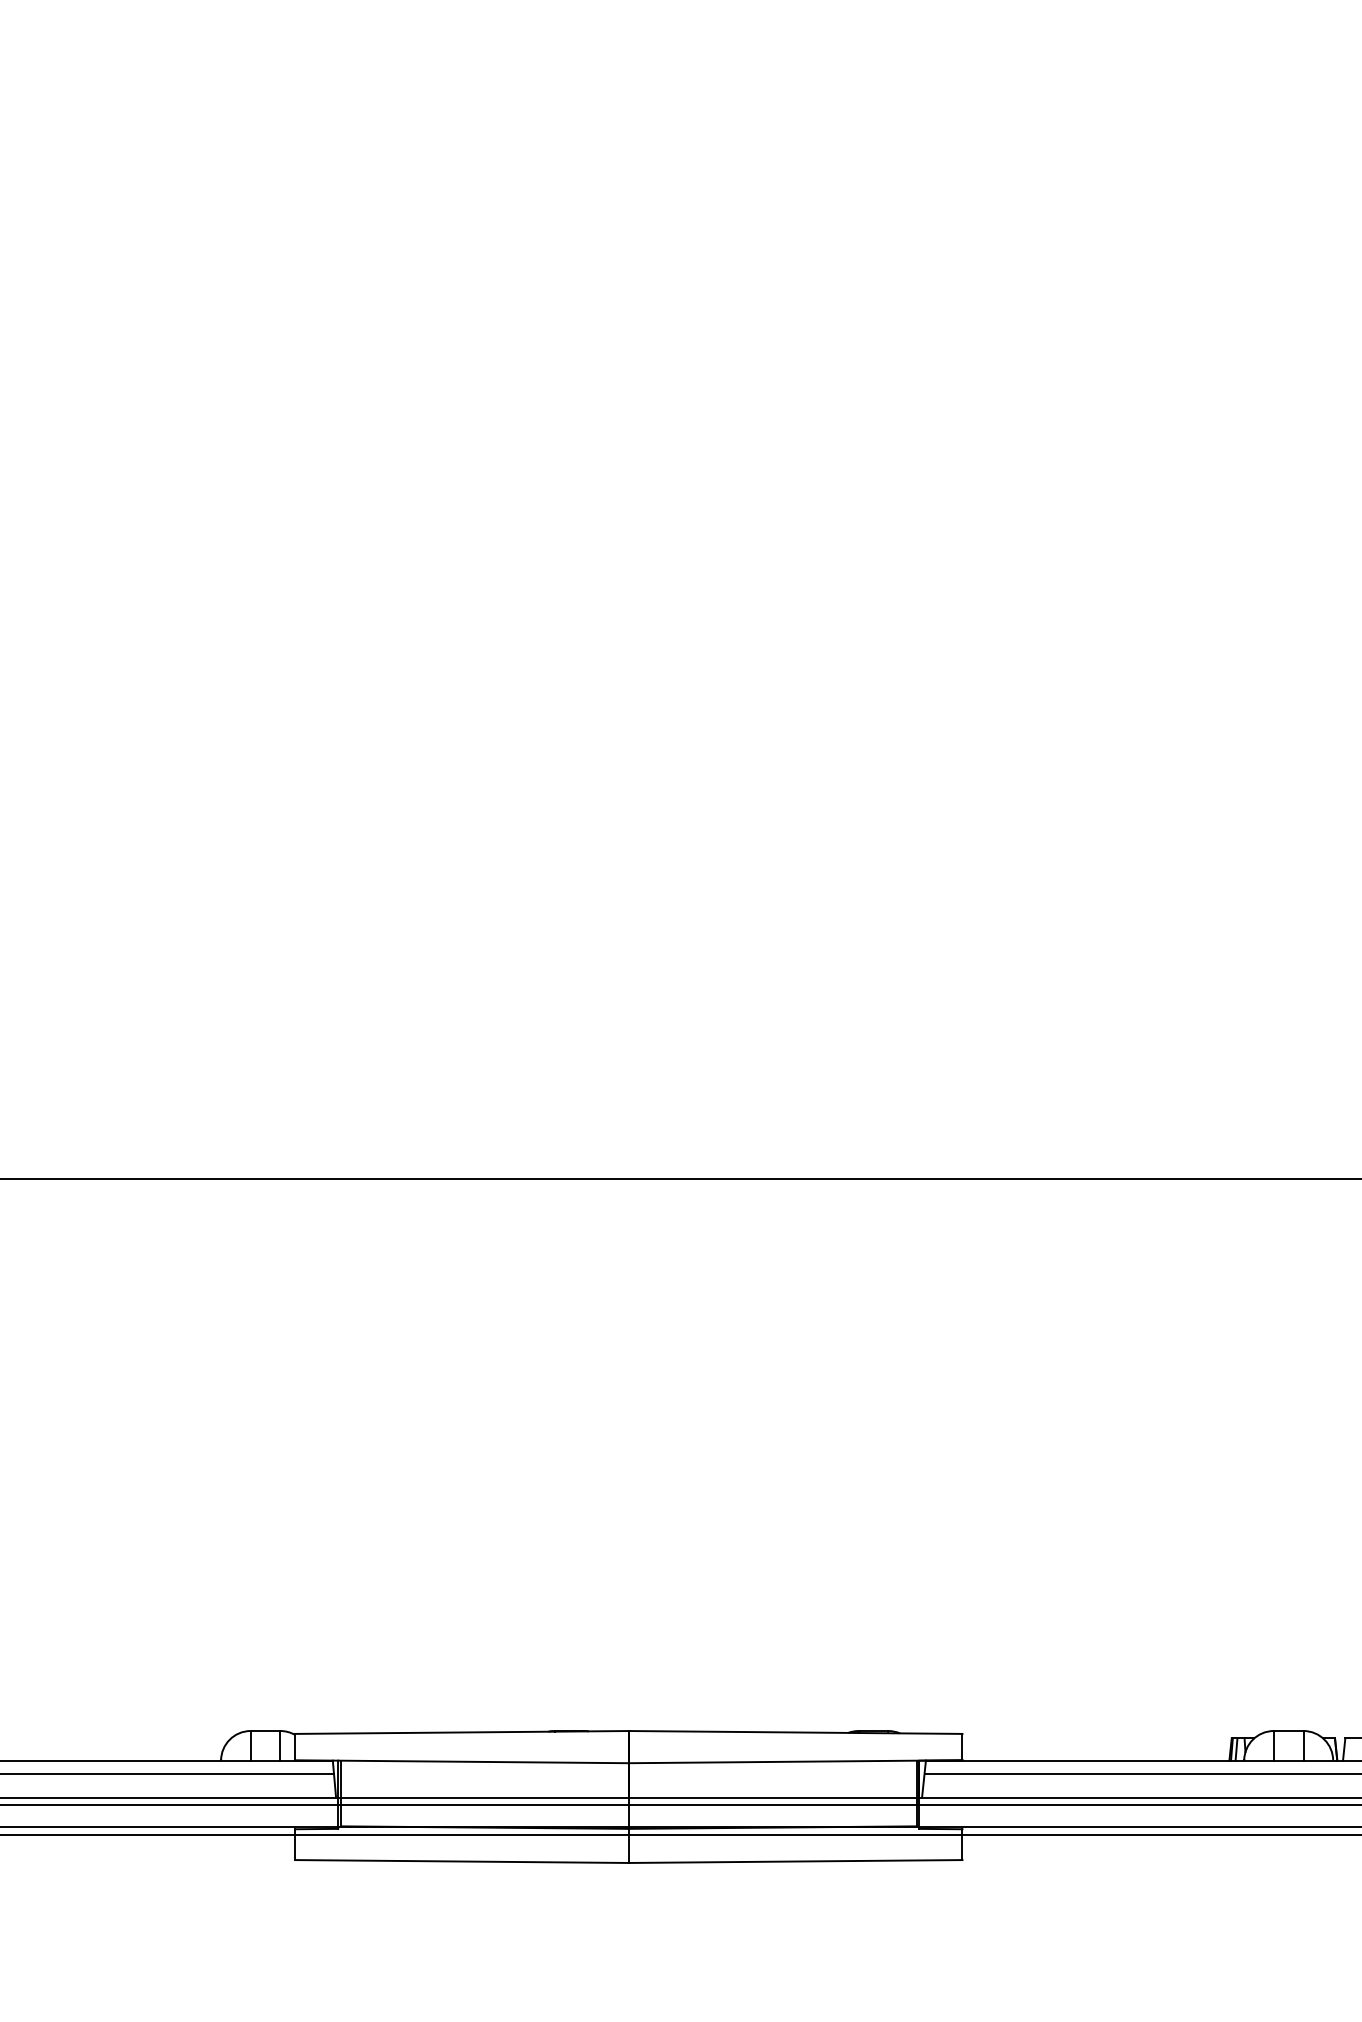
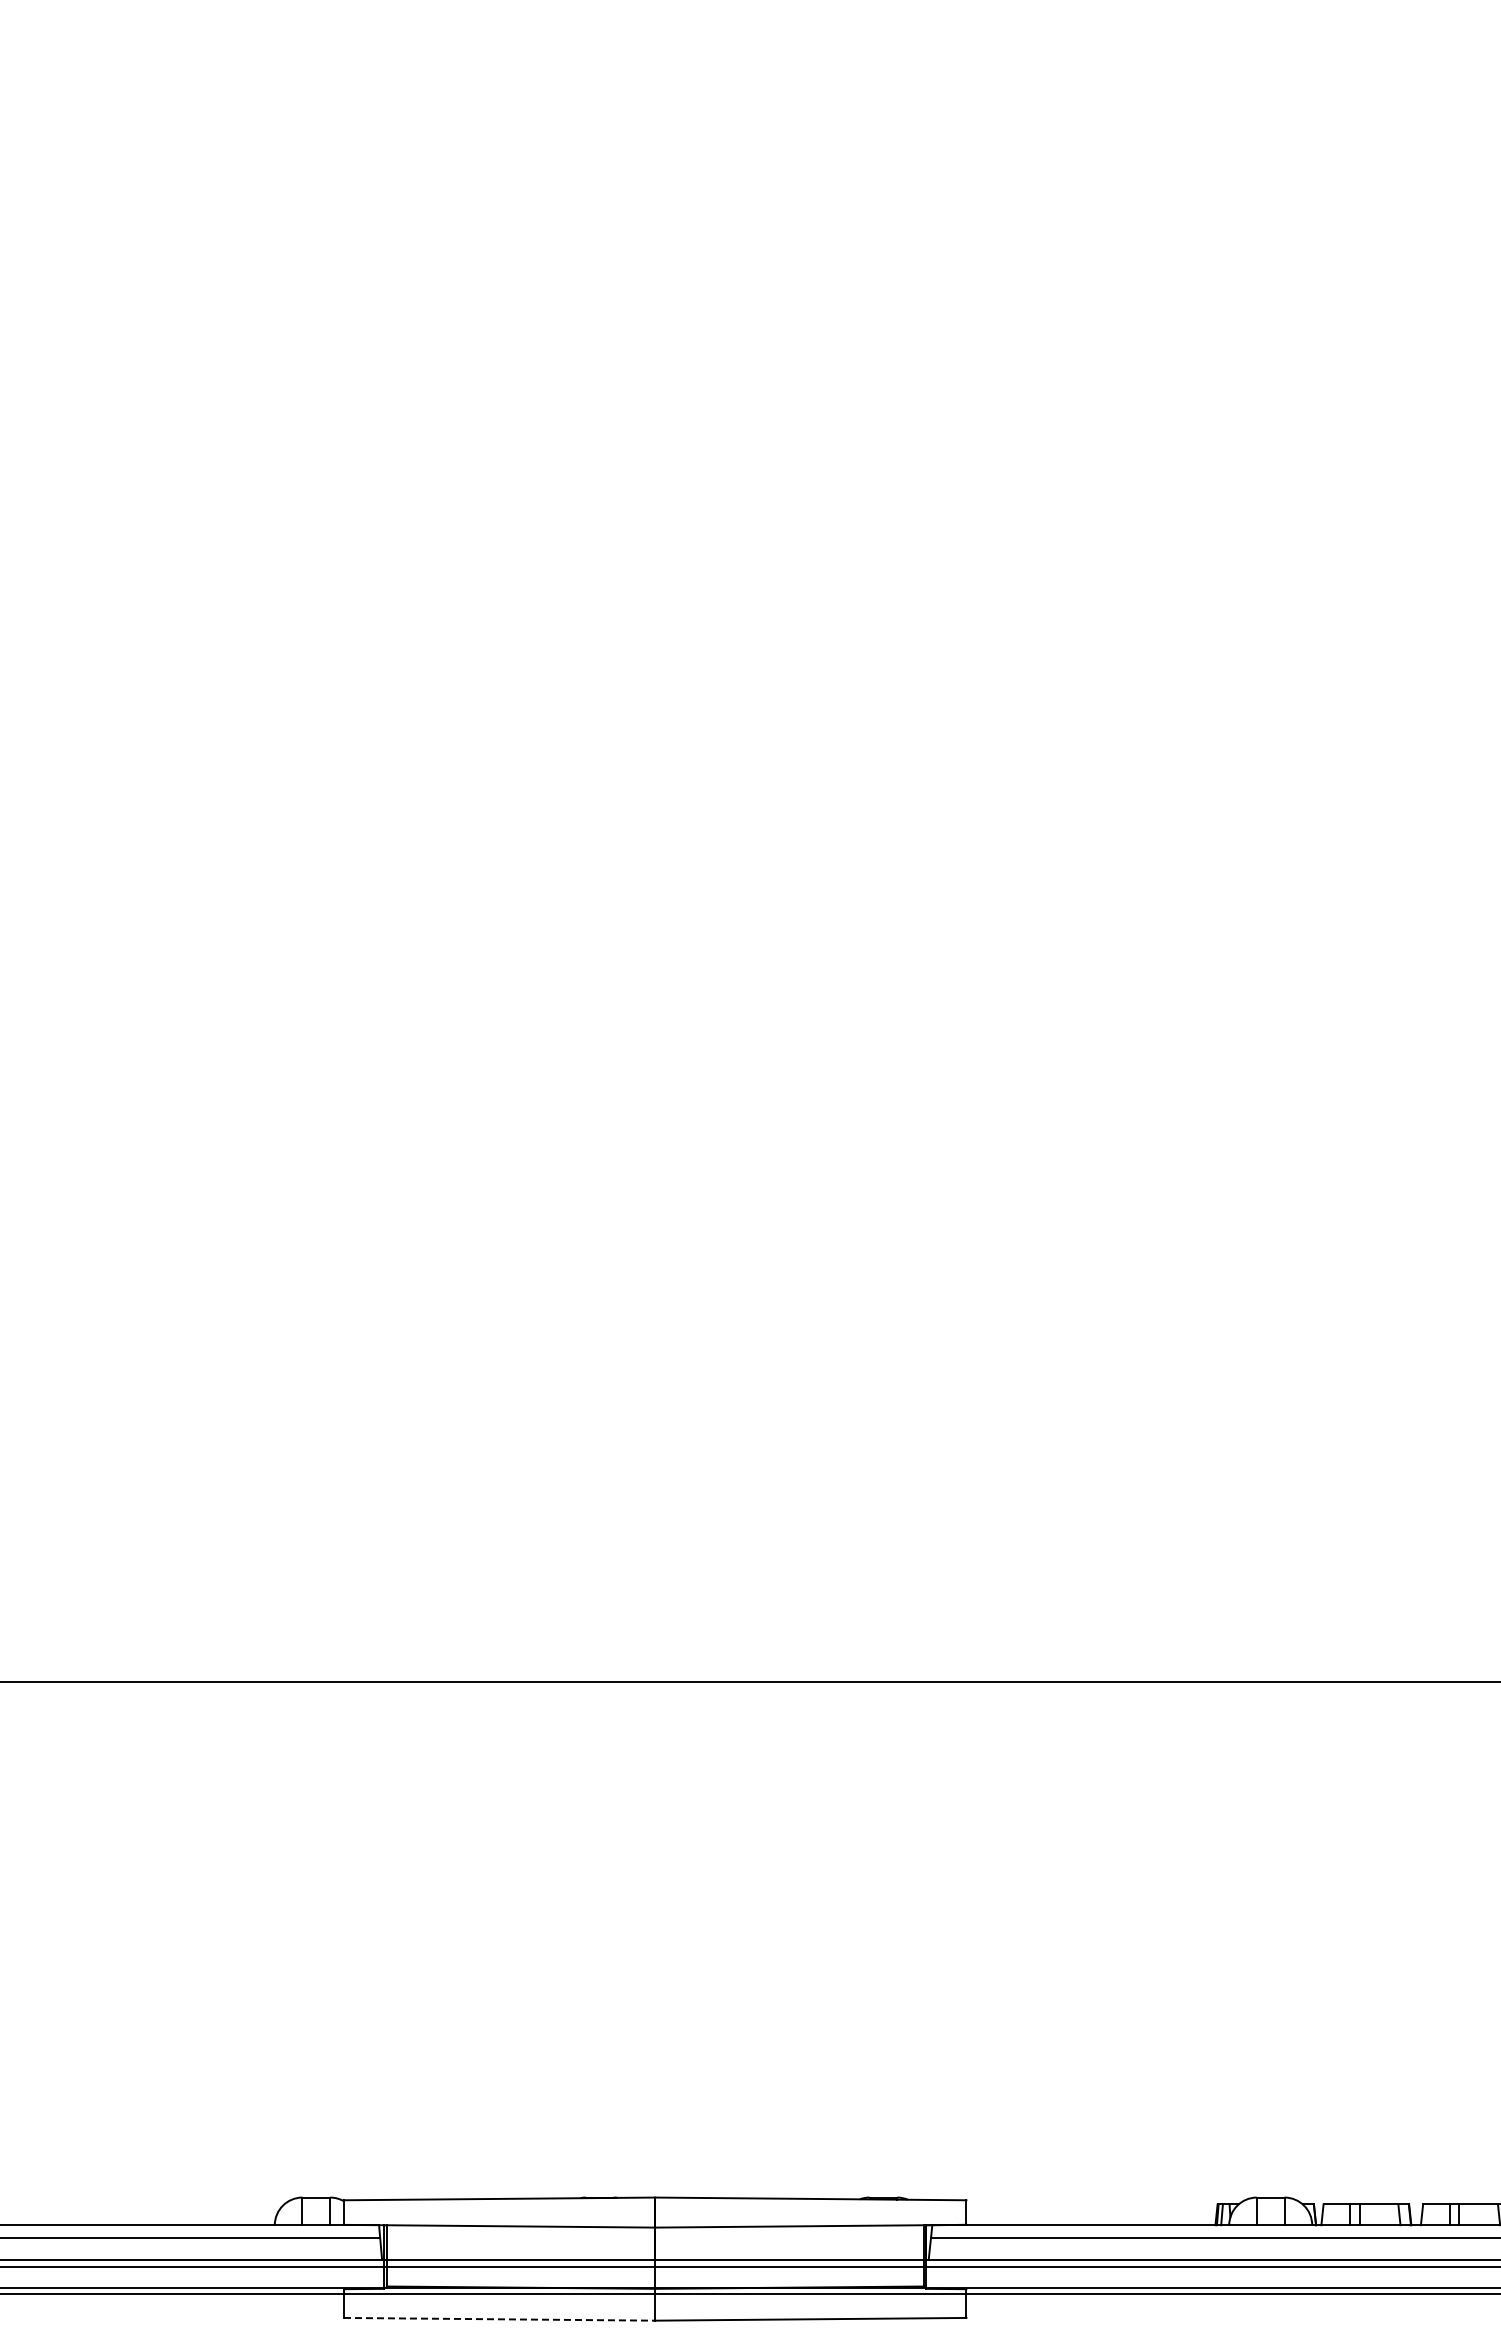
line: (461, 1861) -> (499, 2319), solid -> dashed

